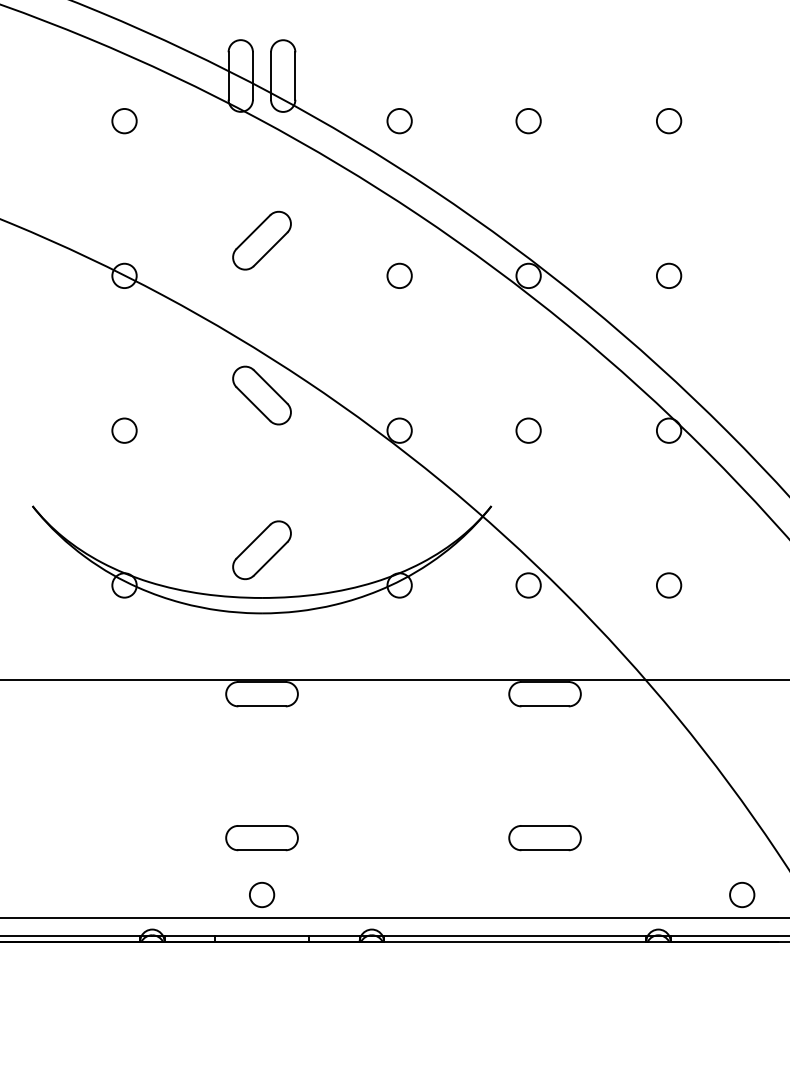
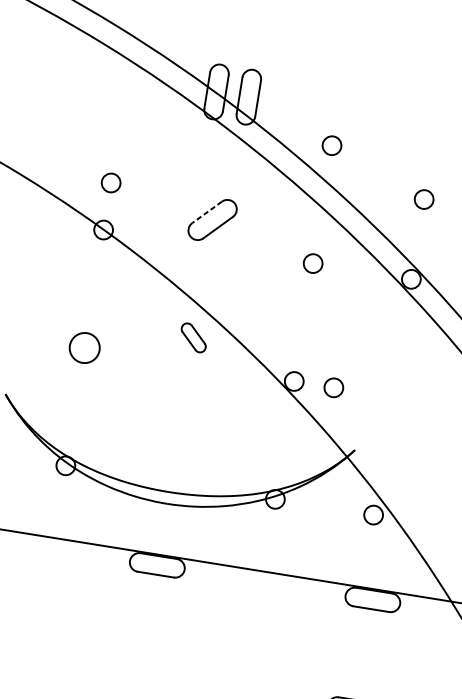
circle: (124, 121) -> (111, 183), moved
circle: (528, 121) -> (424, 199), moved
line: (253, 232) -> (207, 212), solid -> dashed
part: (261, 395) -> (193, 337), size x0.6
circle: (124, 430) -> (84, 347), size x1.6
circle: (528, 430) -> (333, 387), moved
part: (261, 550) -> (174, 455), removed
part: (261, 838) -> (139, 675), removed

